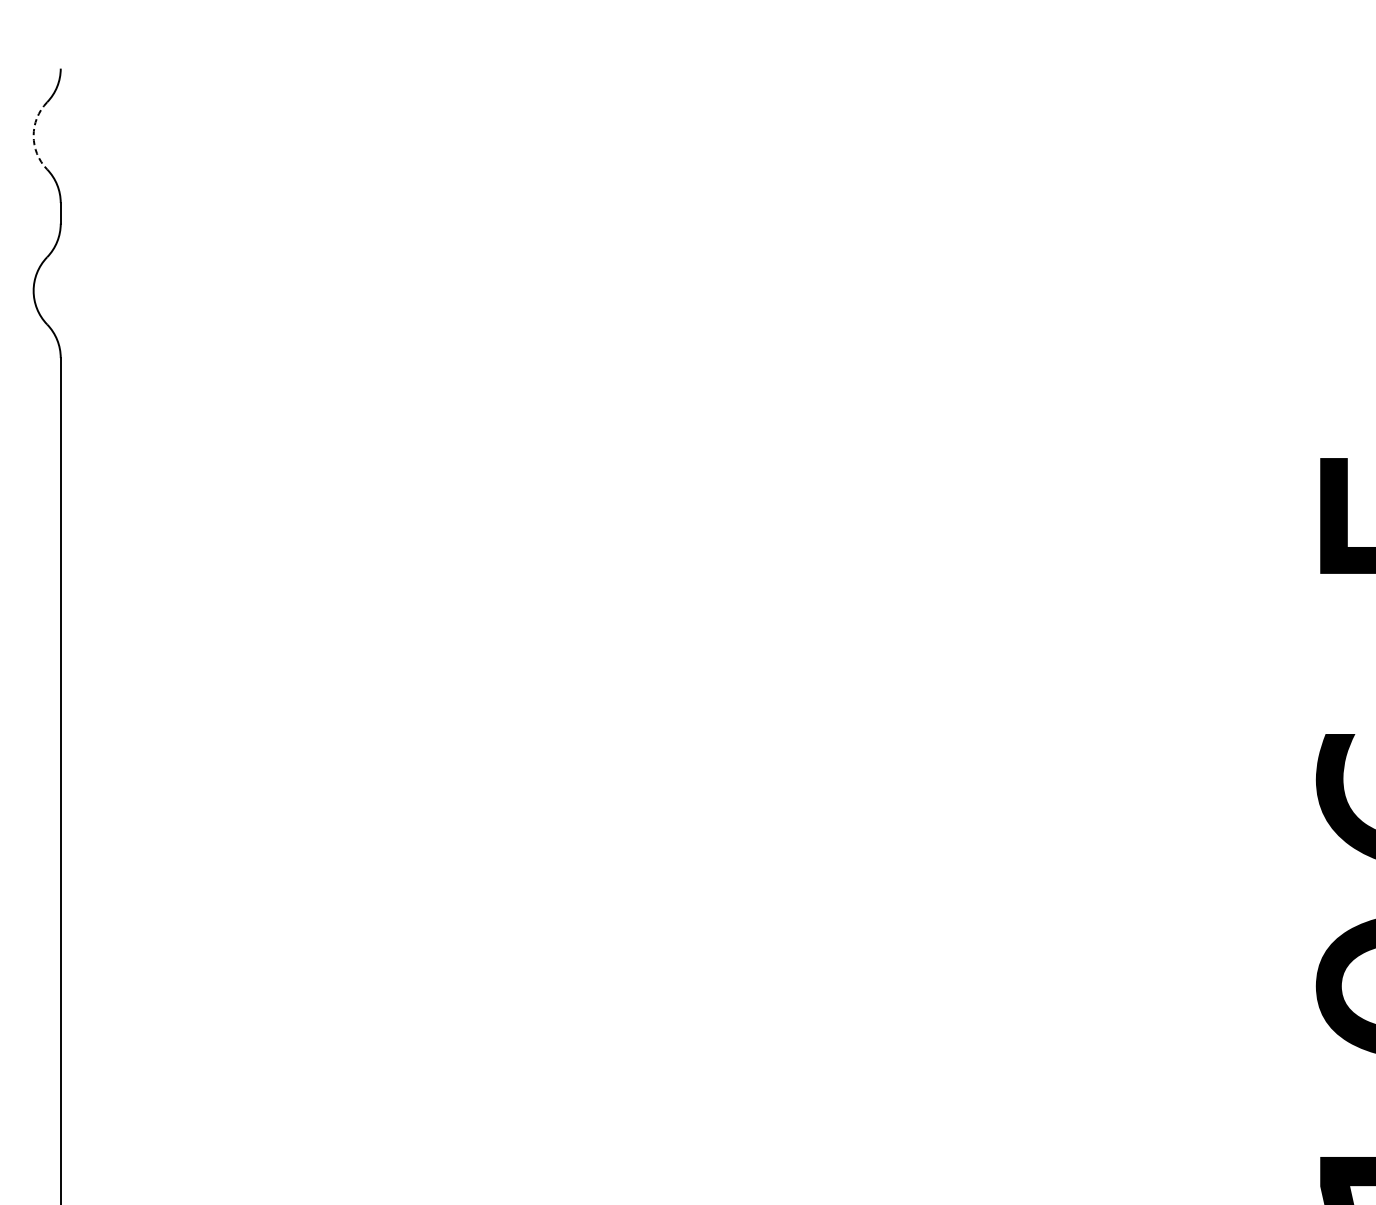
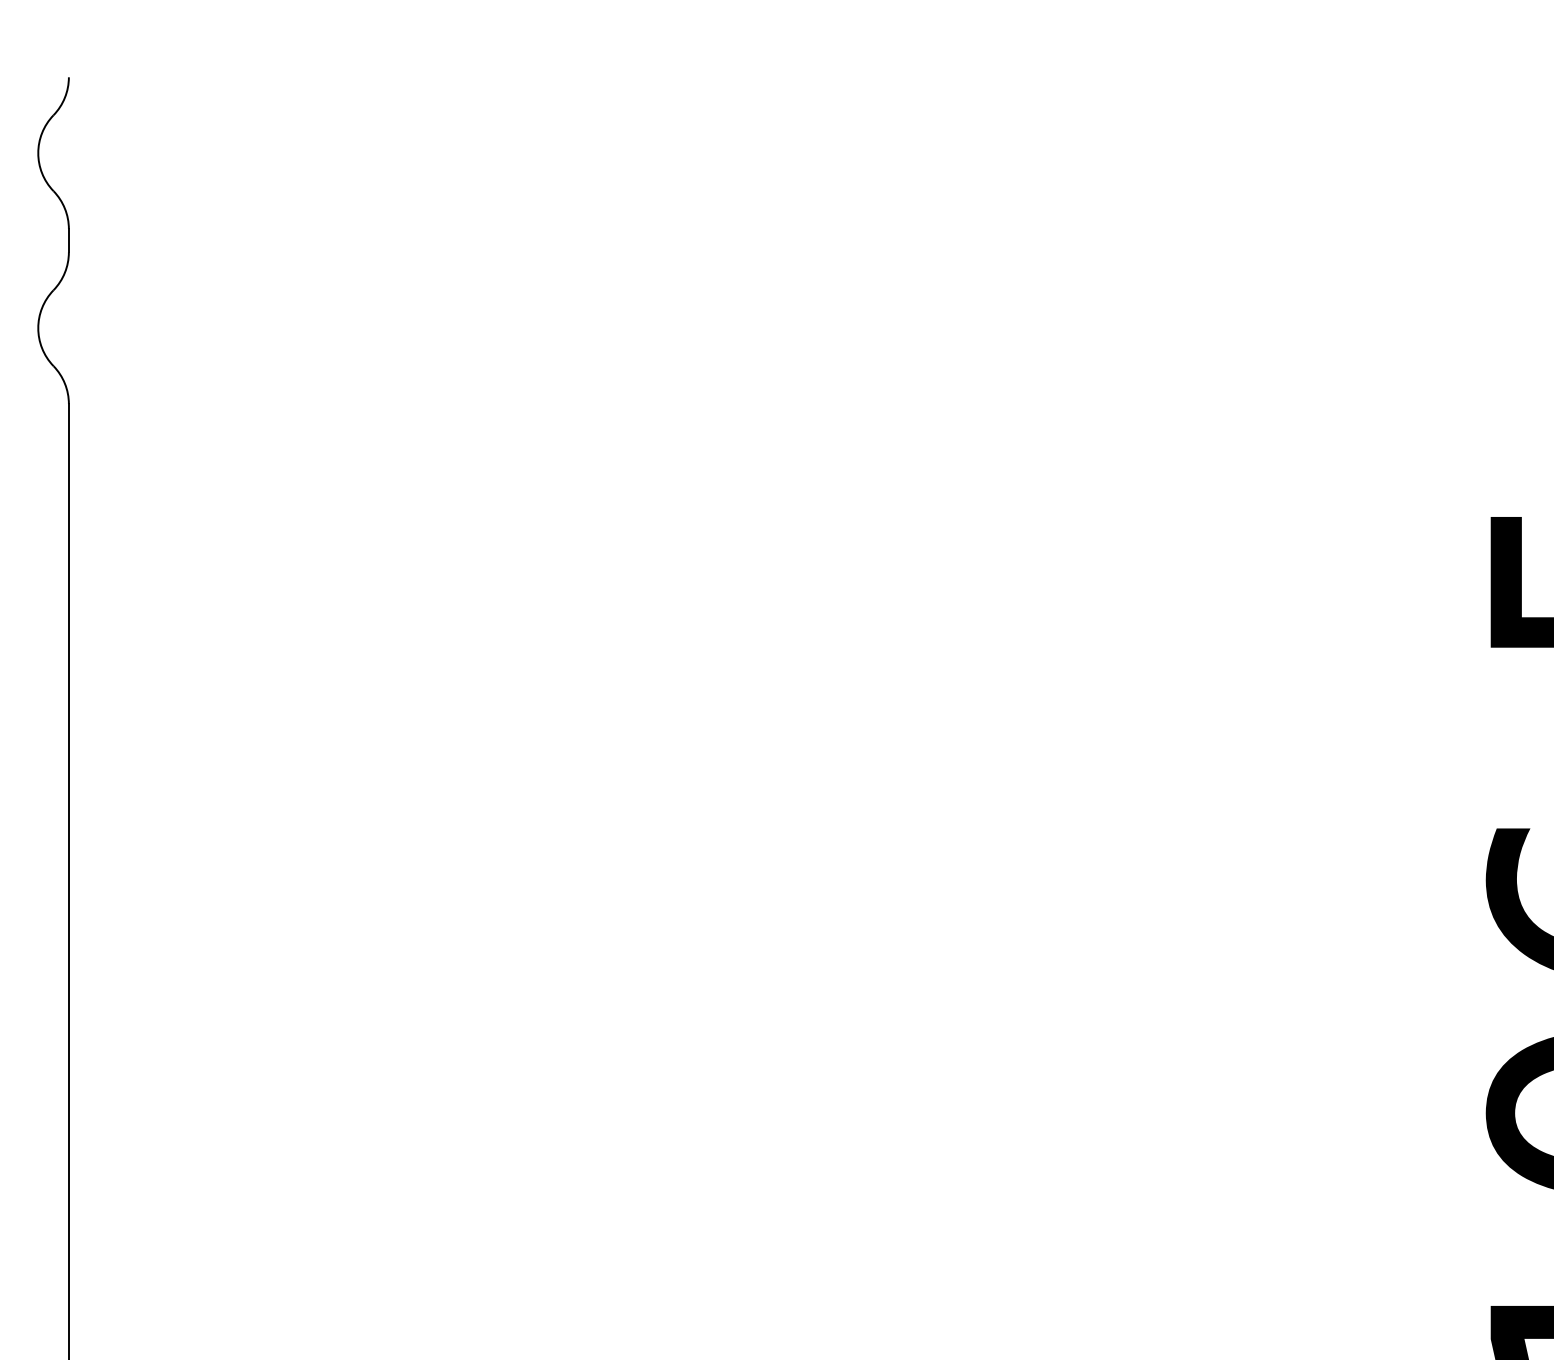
arc: (33, 136) -> (38, 153), dashed -> solid

